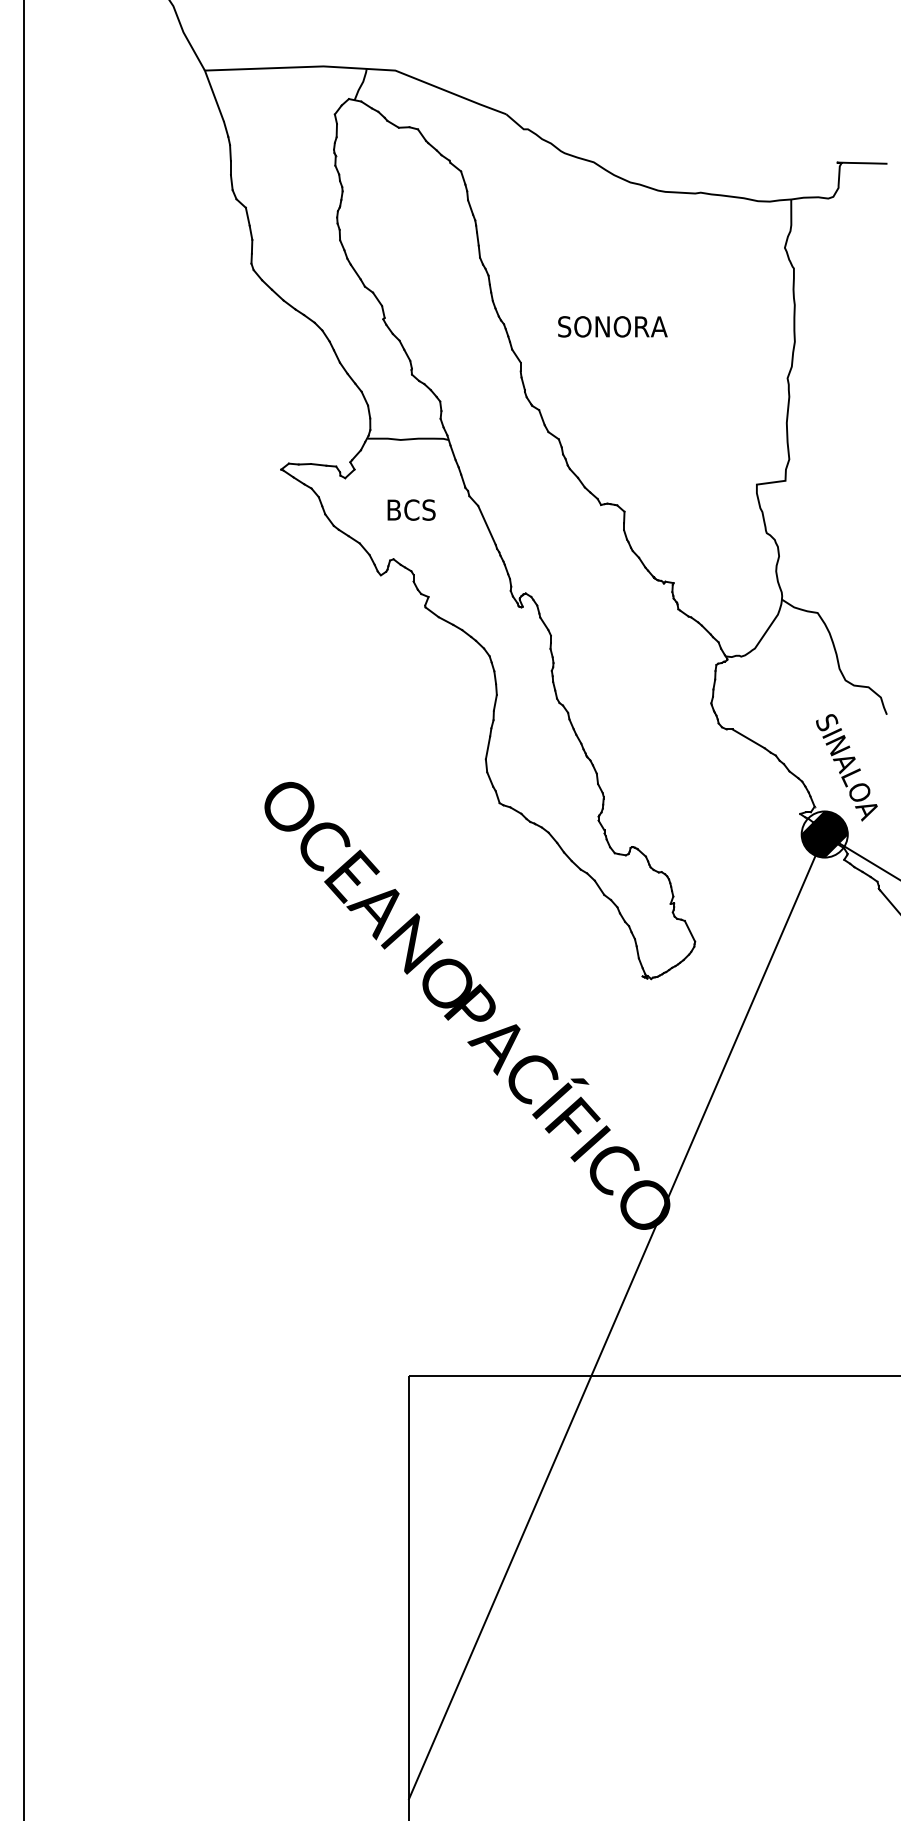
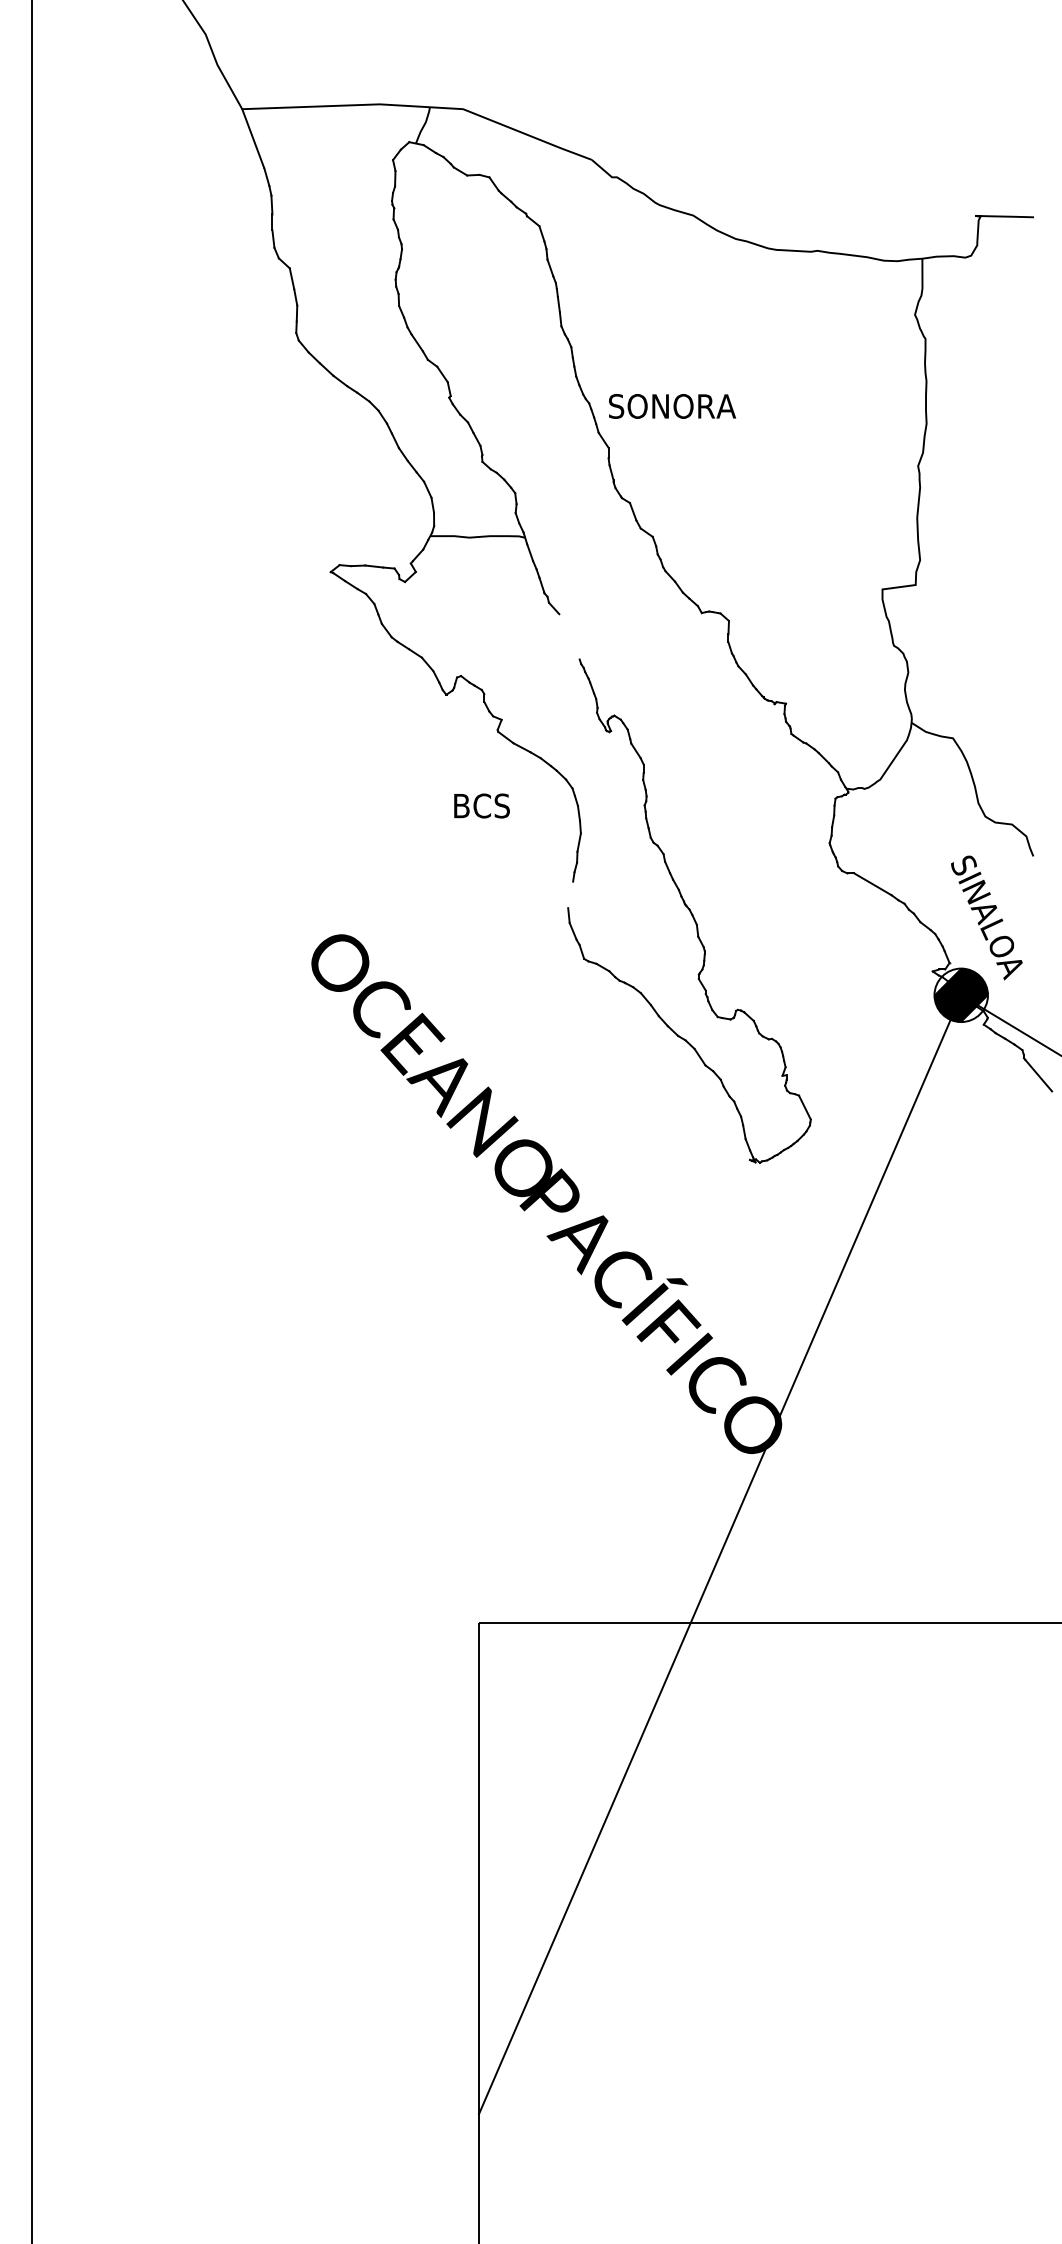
text: (612, 326) -> (672, 406), moved
text: (411, 509) -> (481, 805), moved
line: (487, 525) -> (569, 636), removed
line: (487, 747) -> (570, 894), removed

